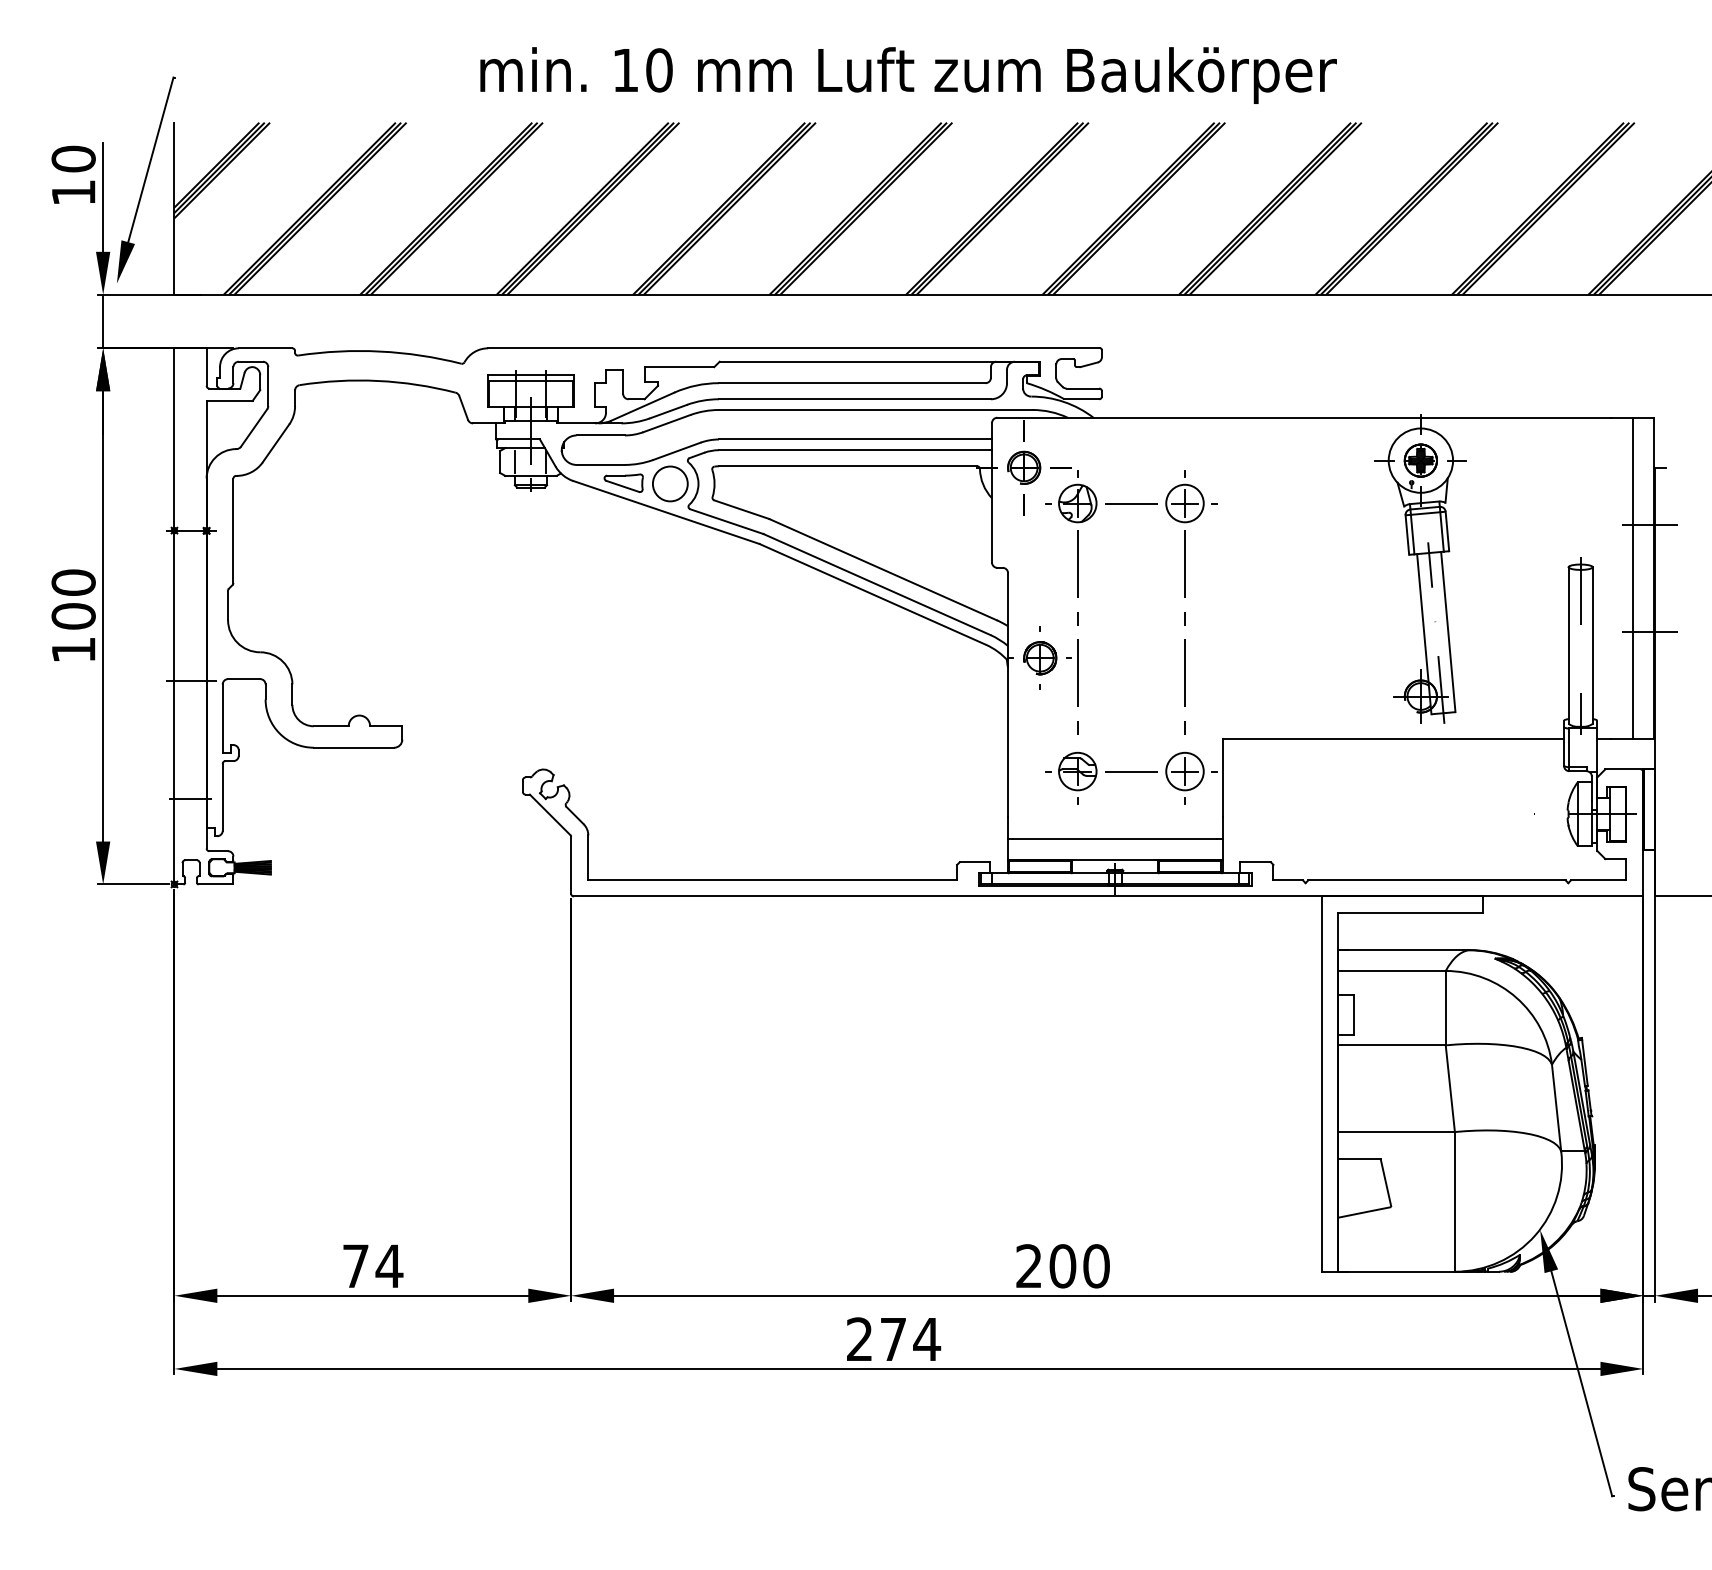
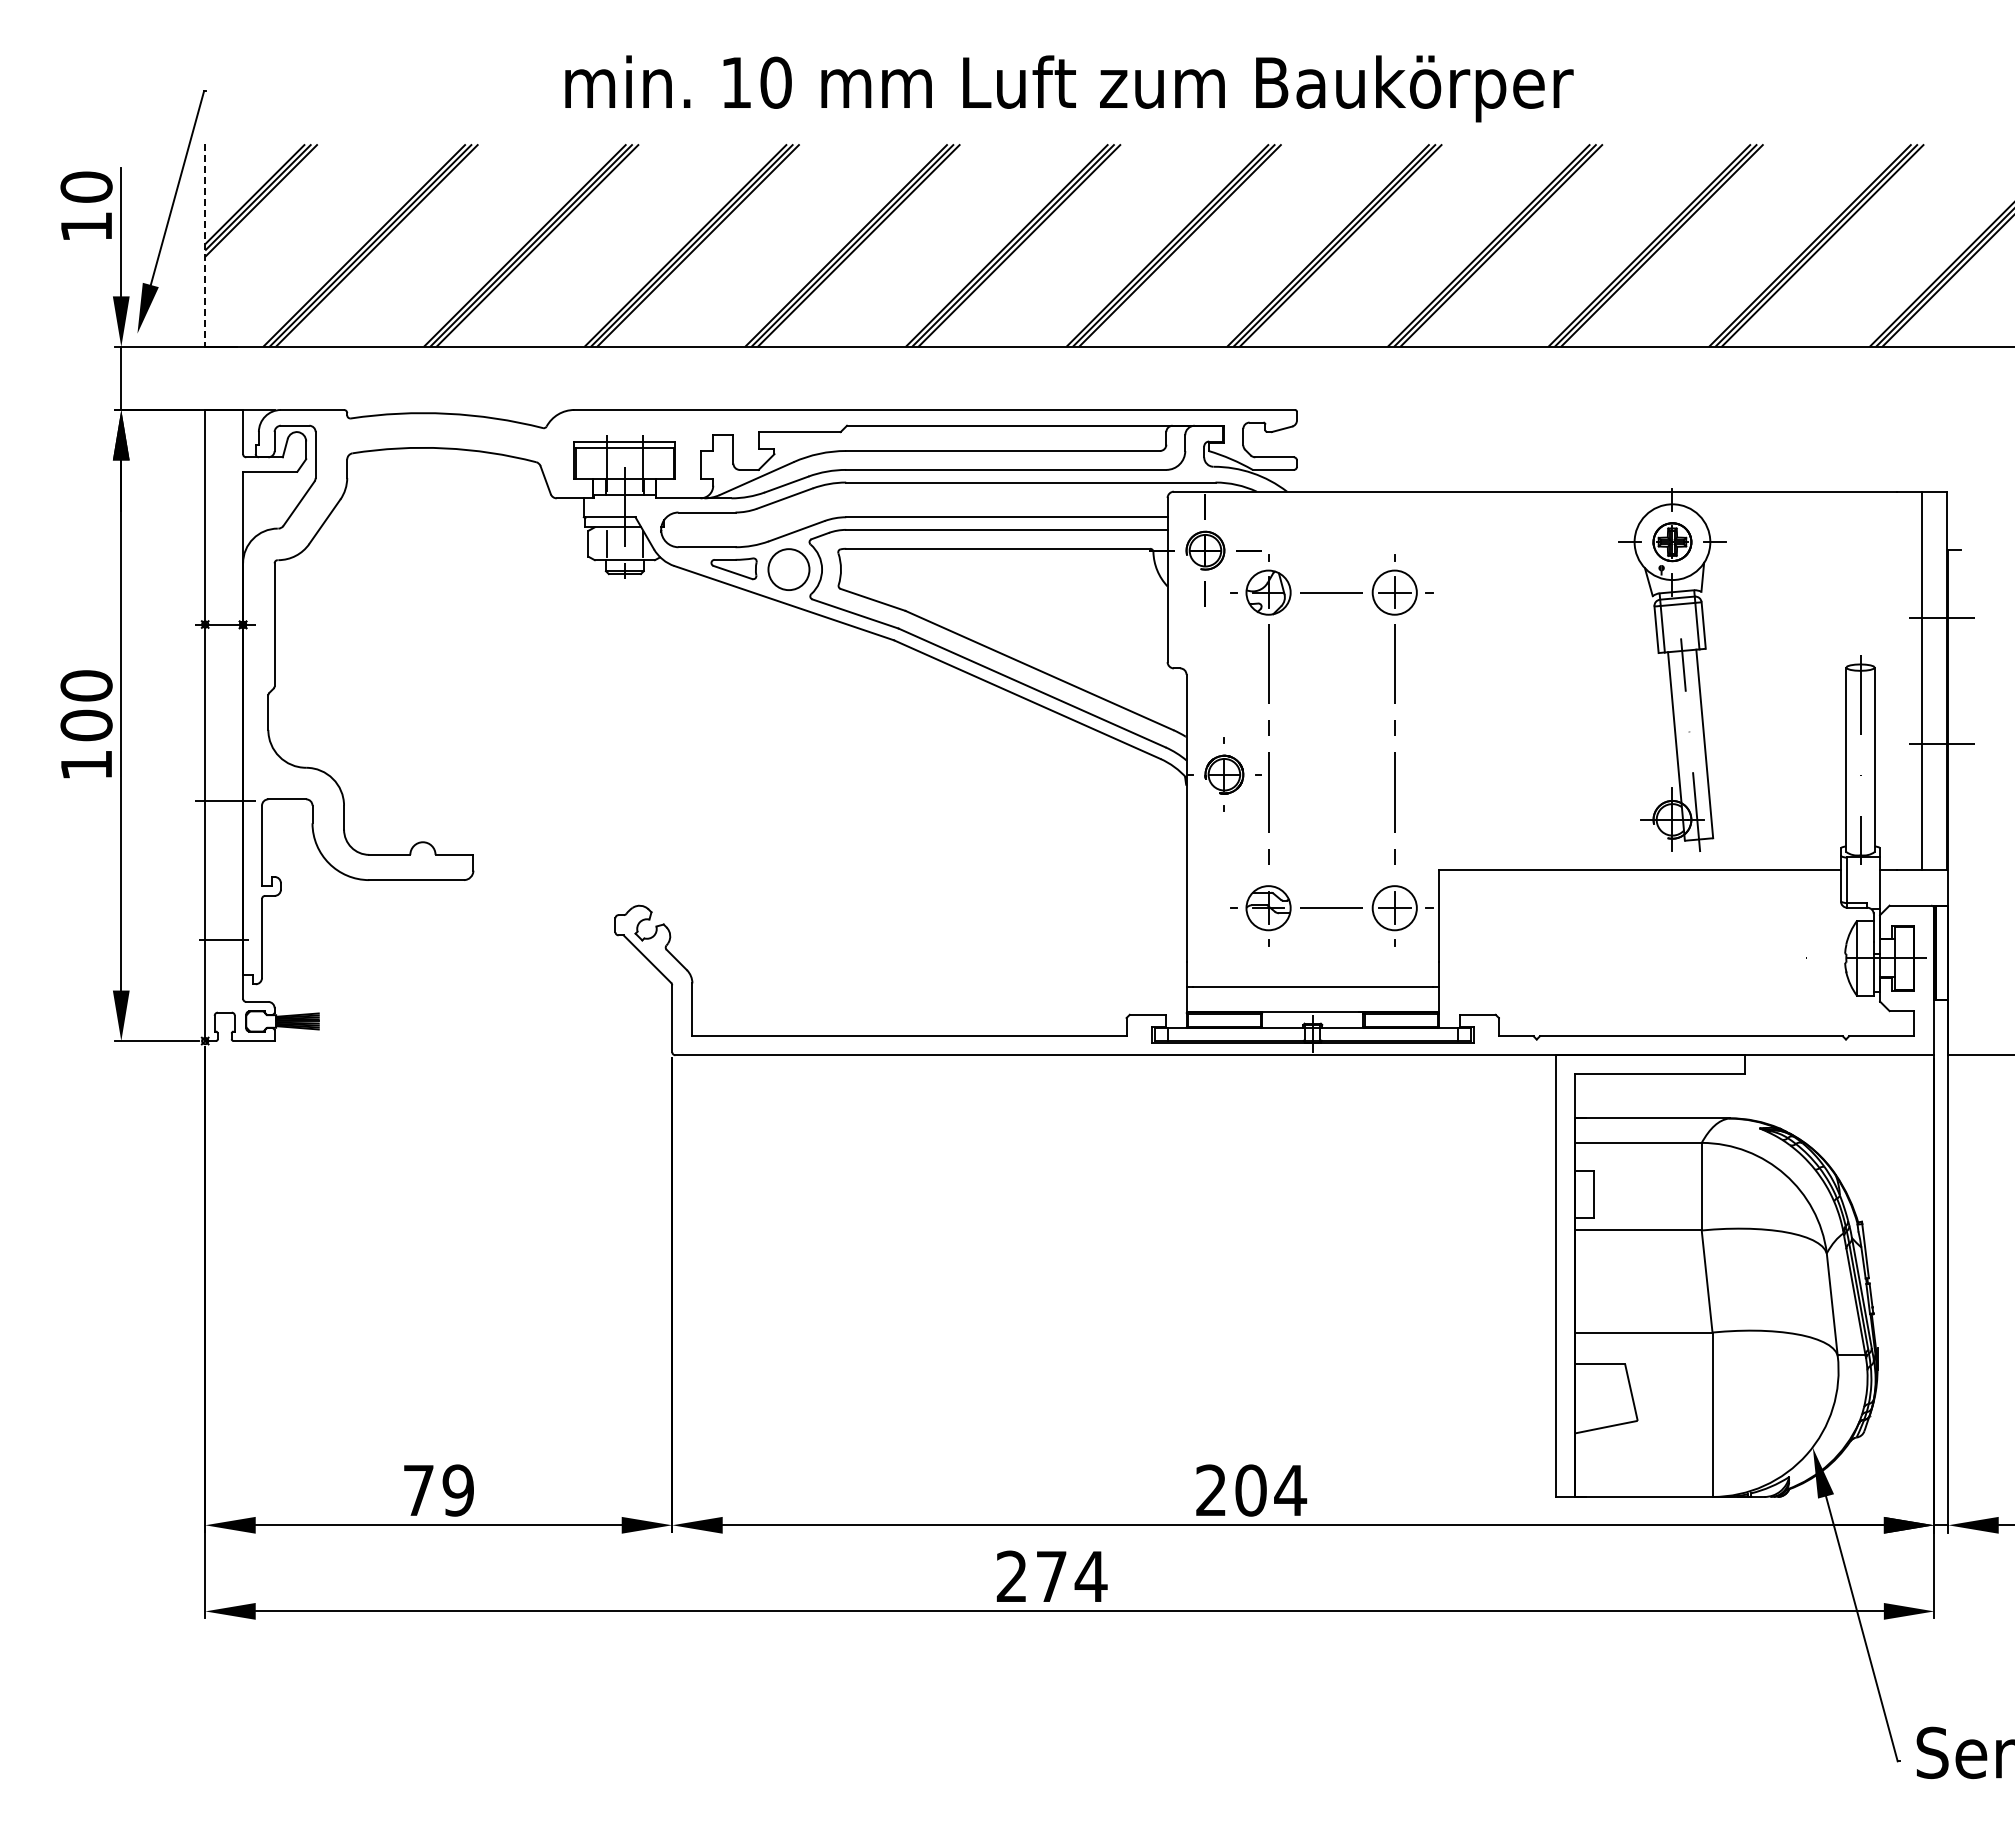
line: (174, 209) -> (205, 246), solid -> dashed
text: (388, 1266) -> (457, 1490), 74 -> 79
text: (1096, 1266) -> (1290, 1490), 200 -> 204

